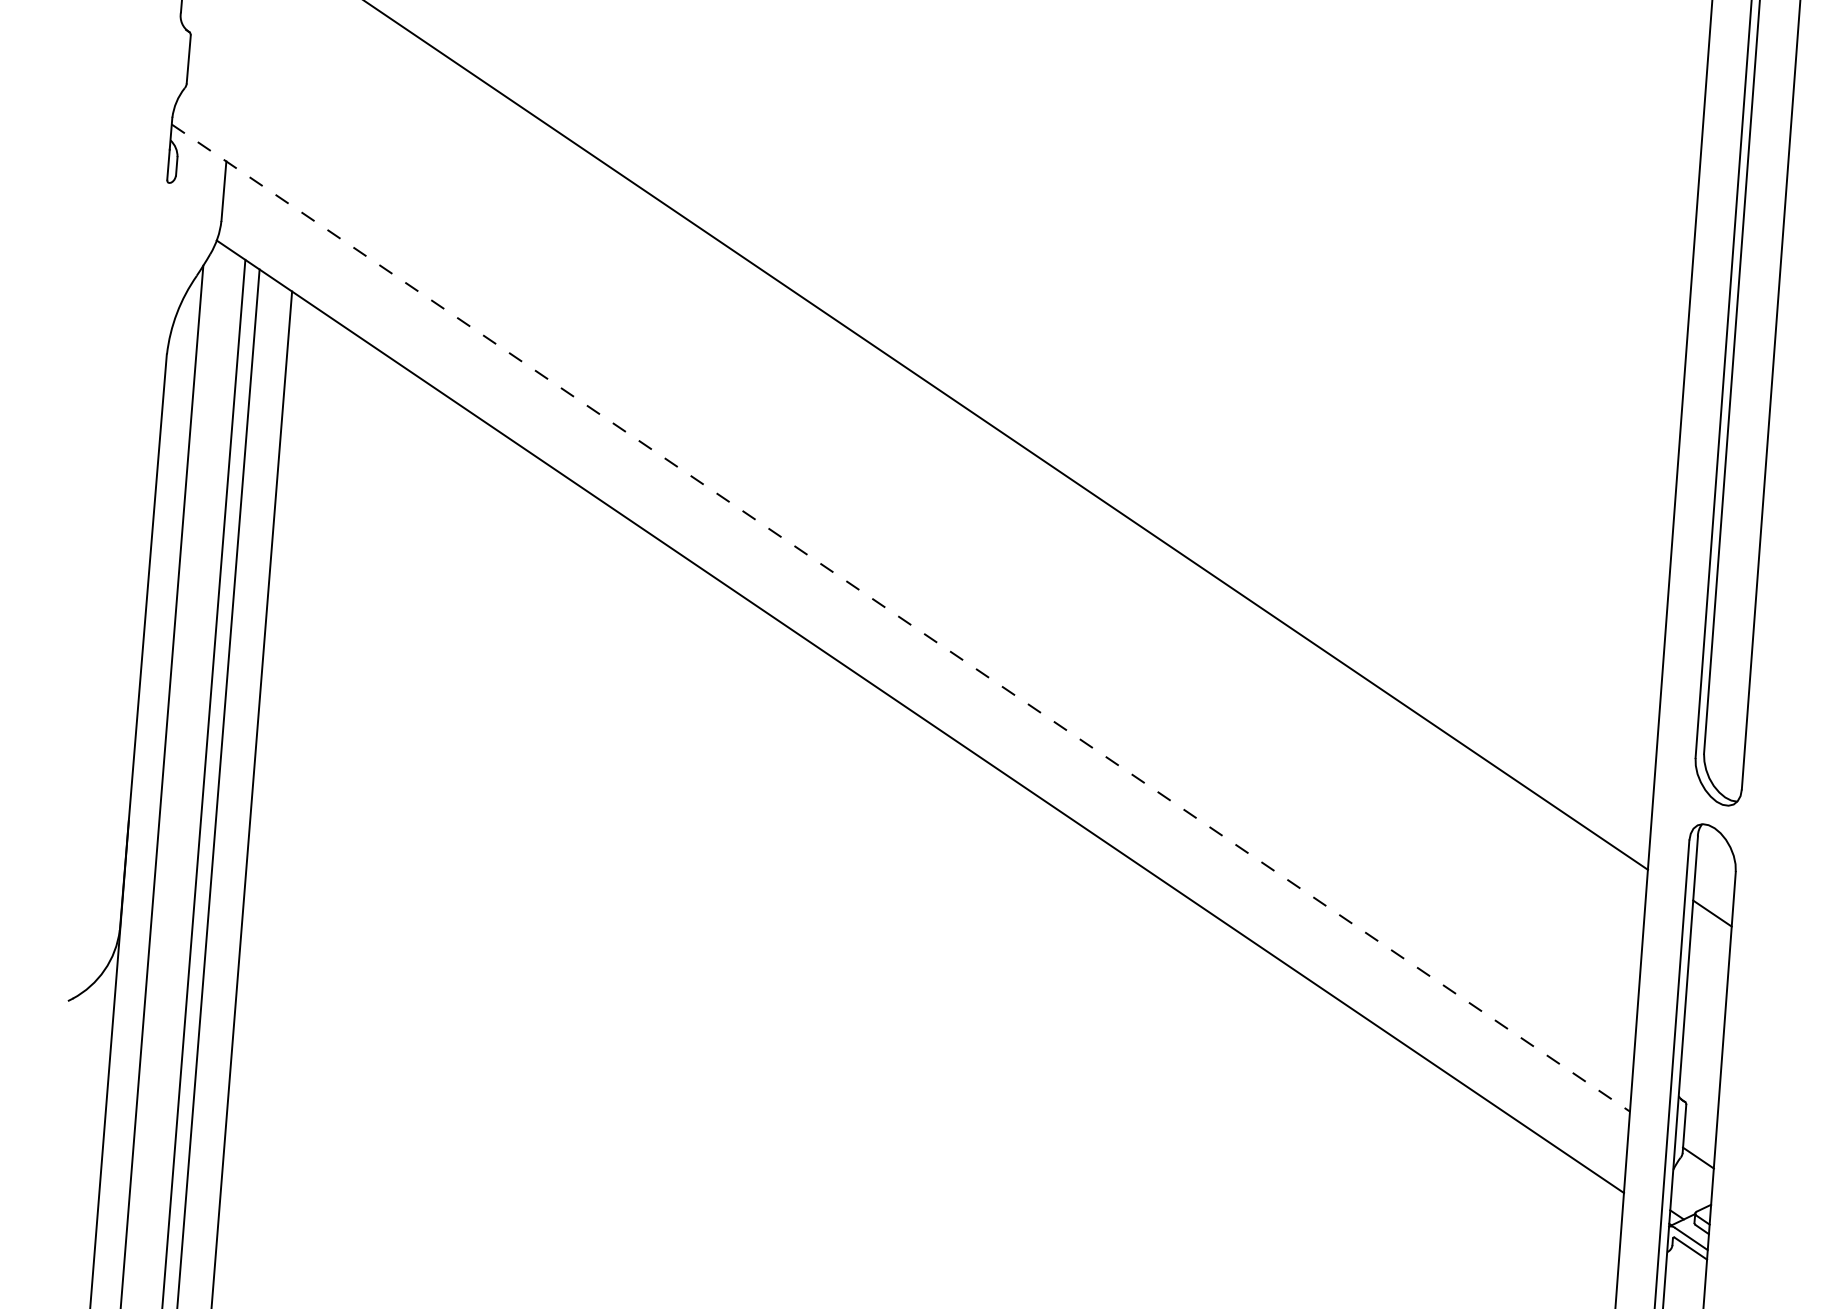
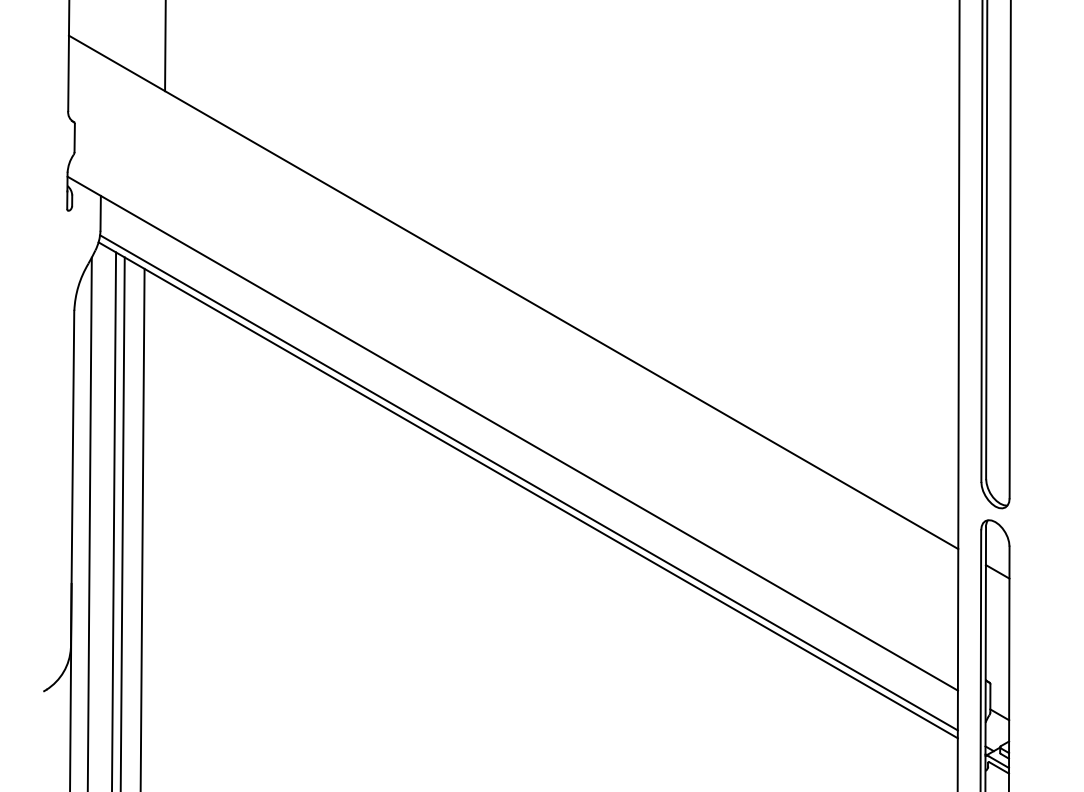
line: (902, 617) -> (513, 433), dashed -> solid
line: (921, 703) -> (528, 482), added

